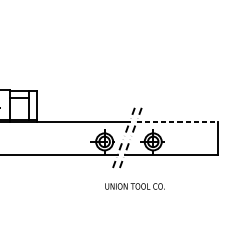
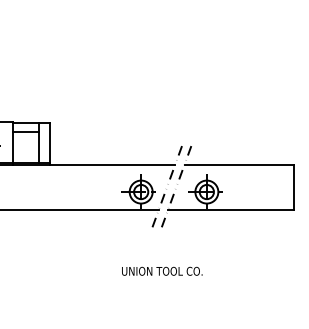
line: (177, 121) -> (239, 164), dashed -> solid
text: (135, 185) -> (162, 270), moved

